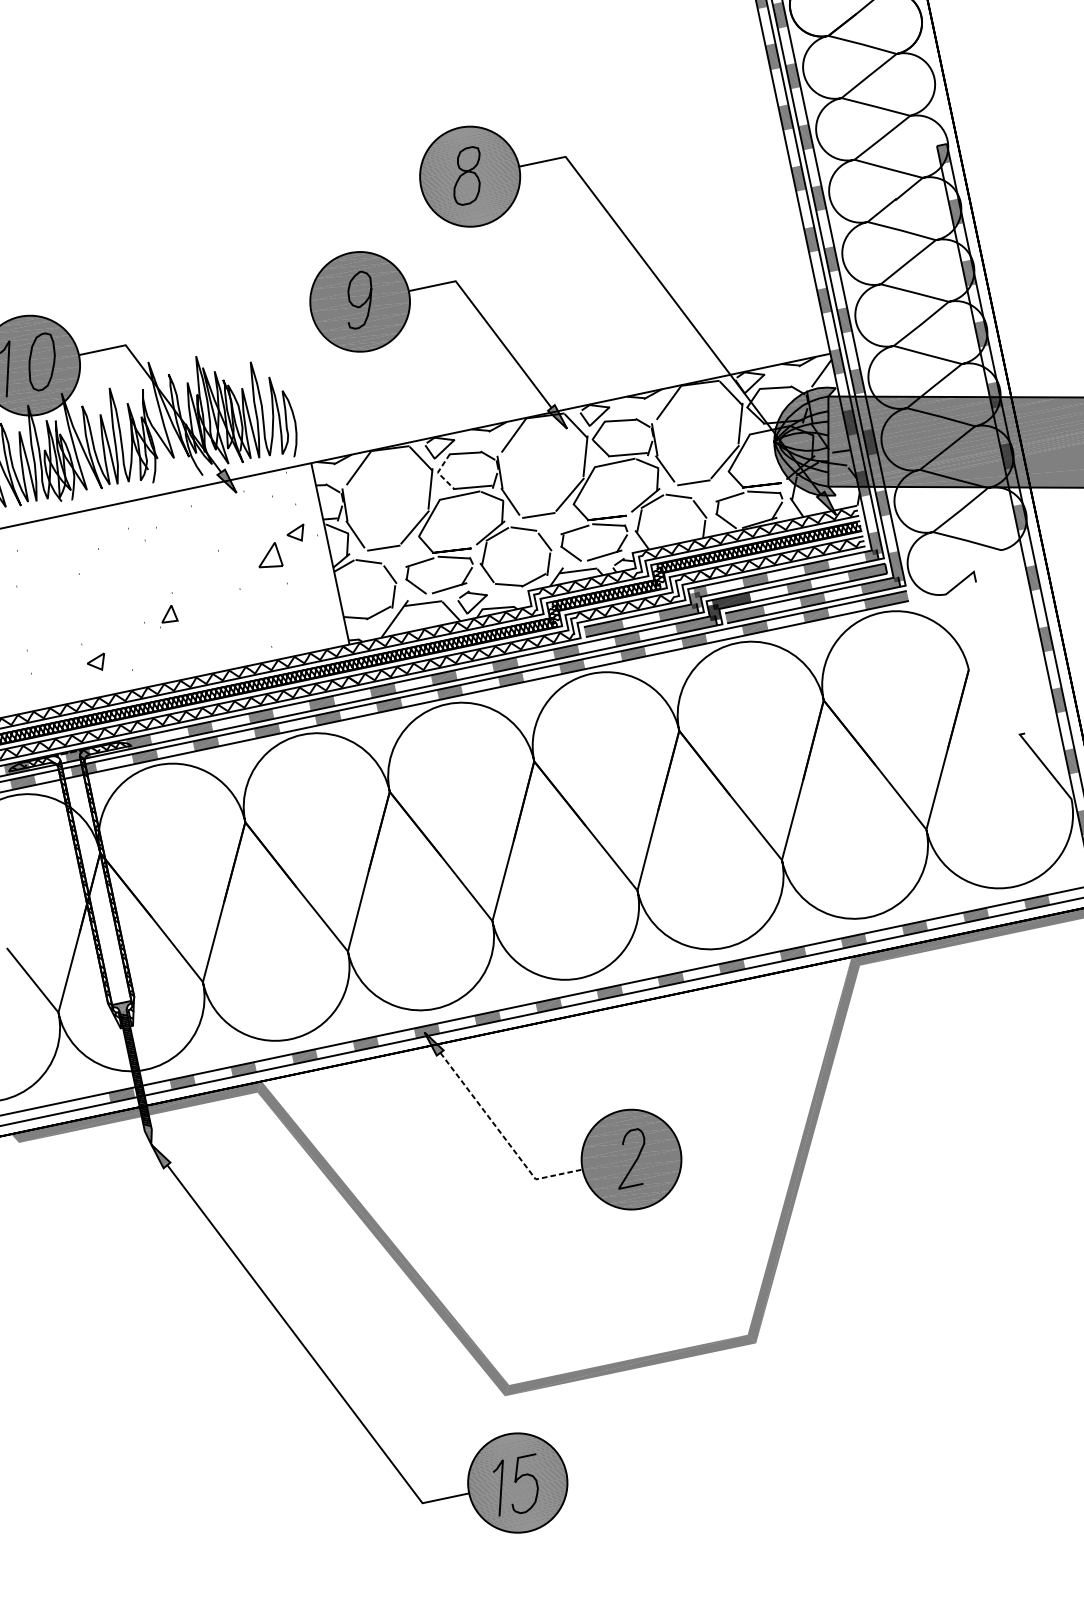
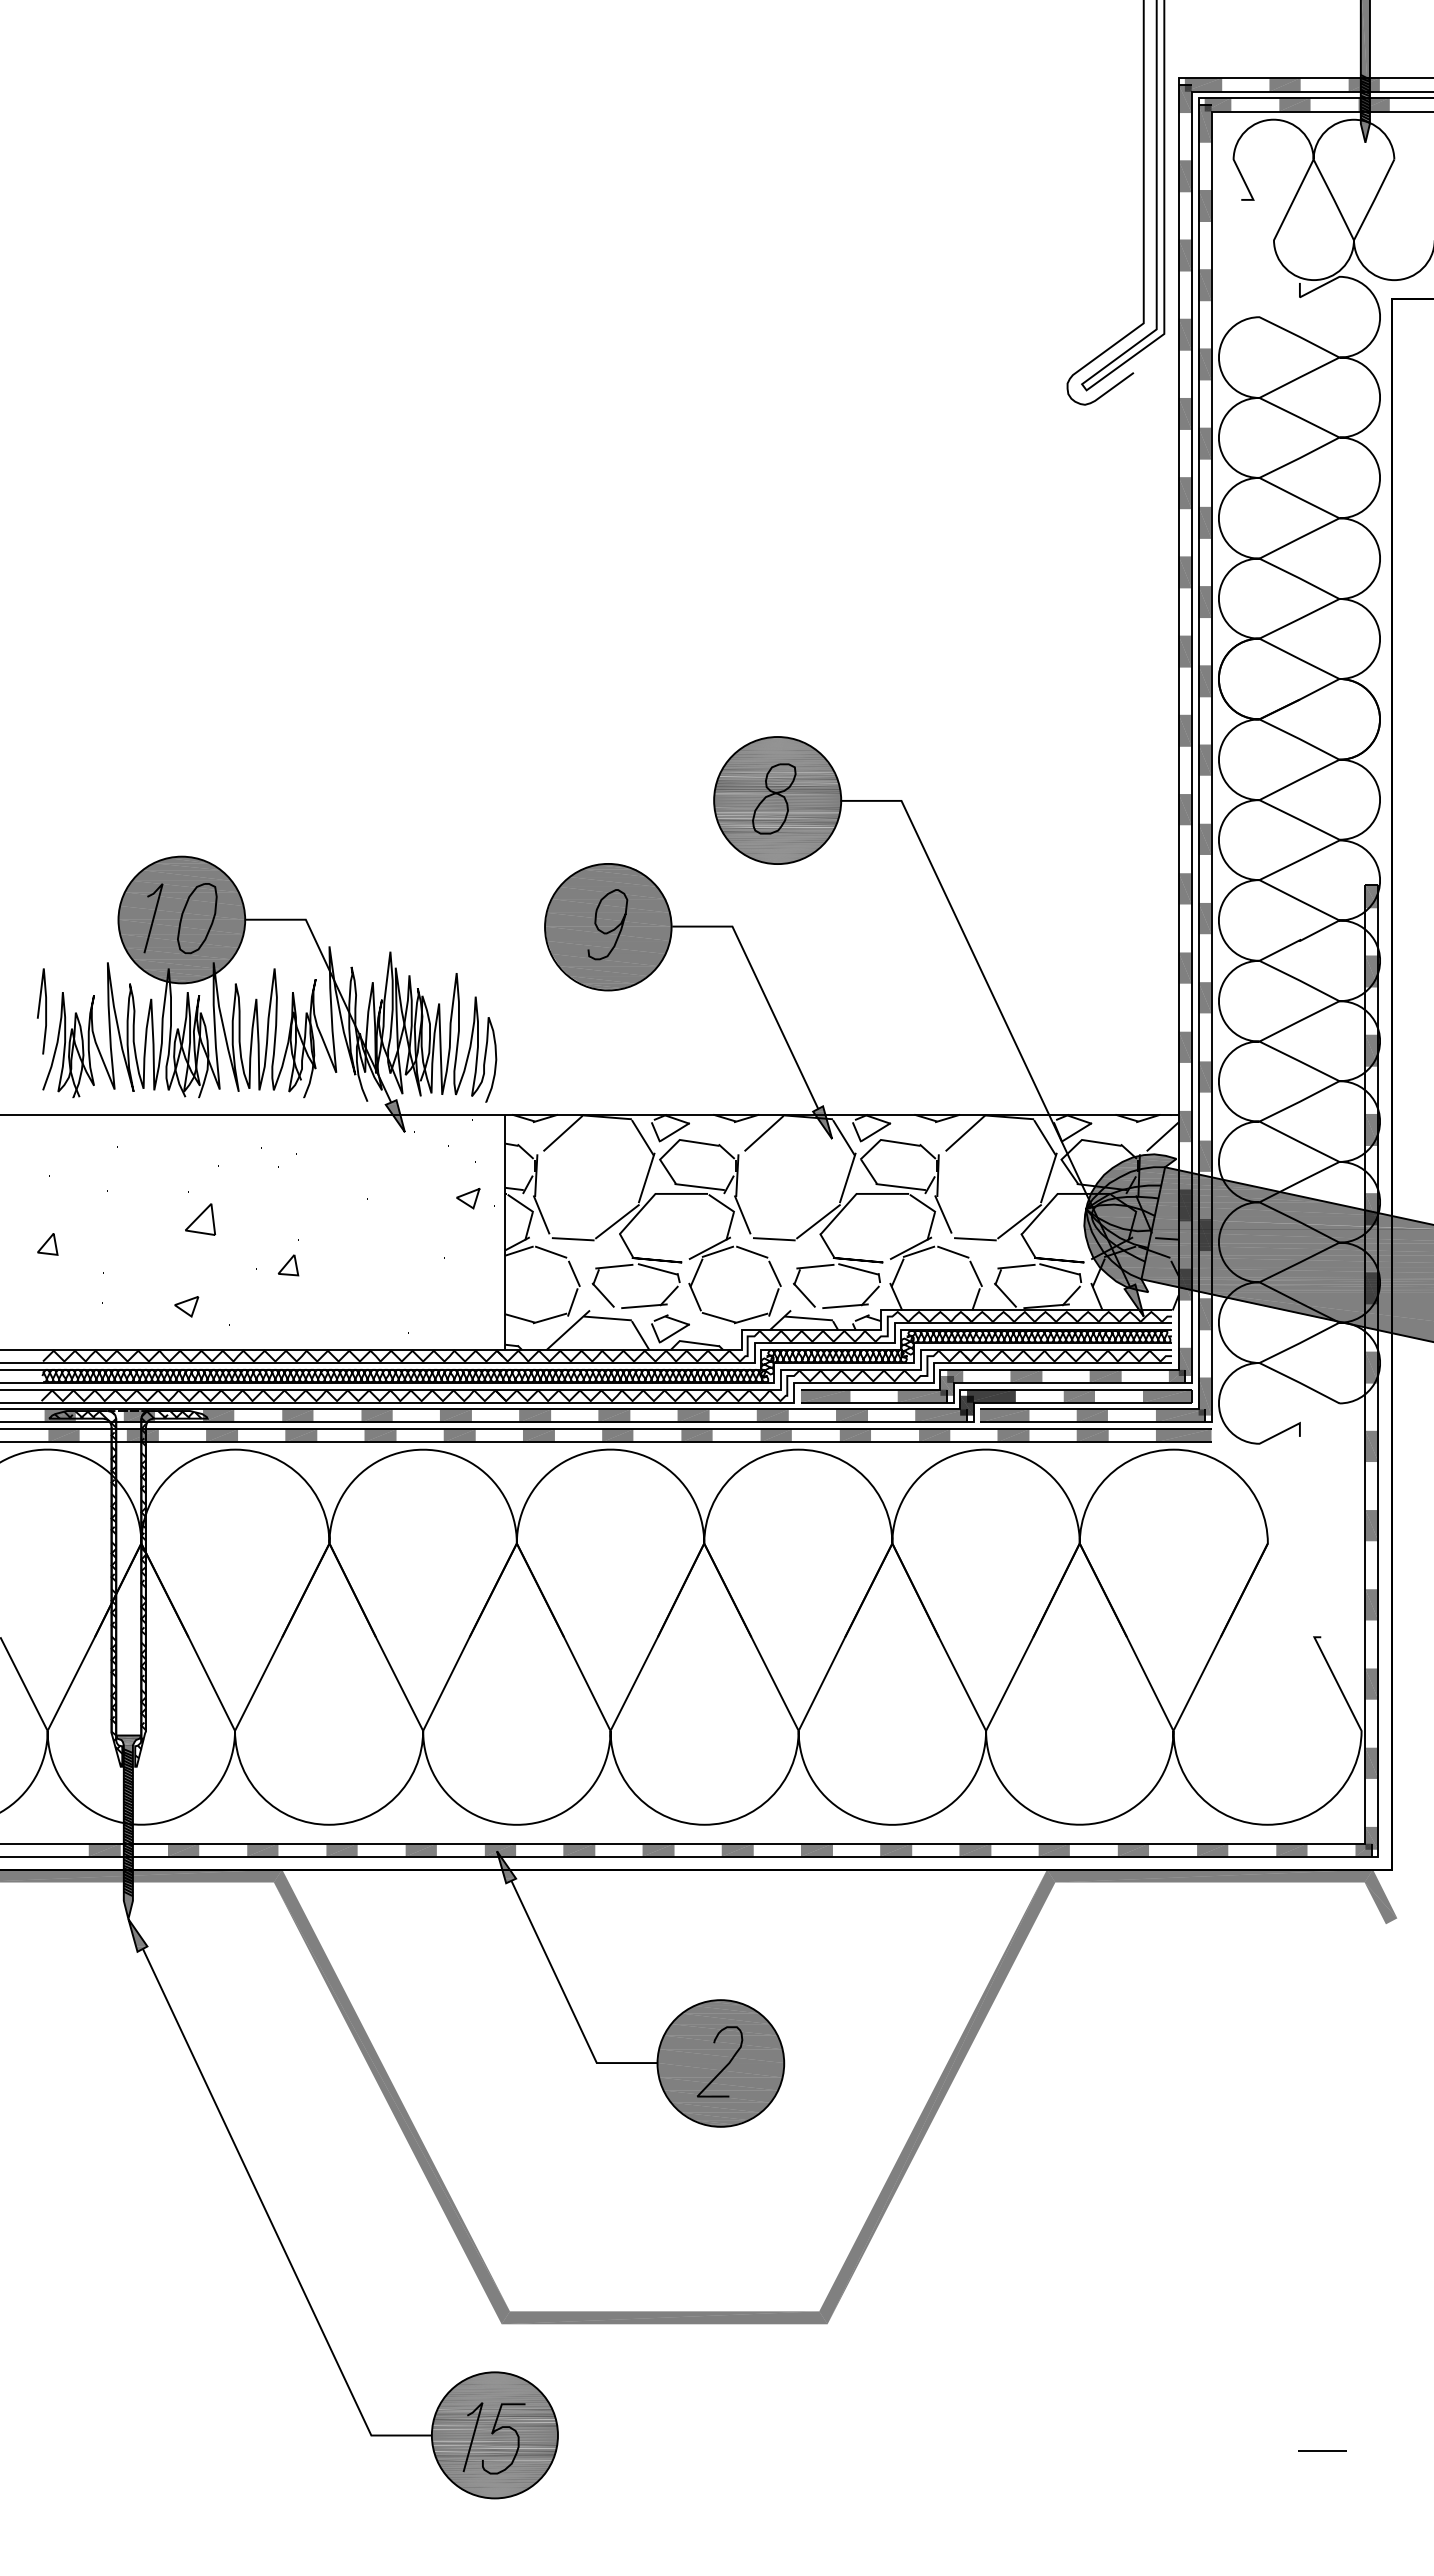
line: (438, 472) -> (660, 1159), dashed -> solid
part: (269, 556) -> (200, 1219), moved
line: (502, 1135) -> (567, 1999), dashed -> solid

